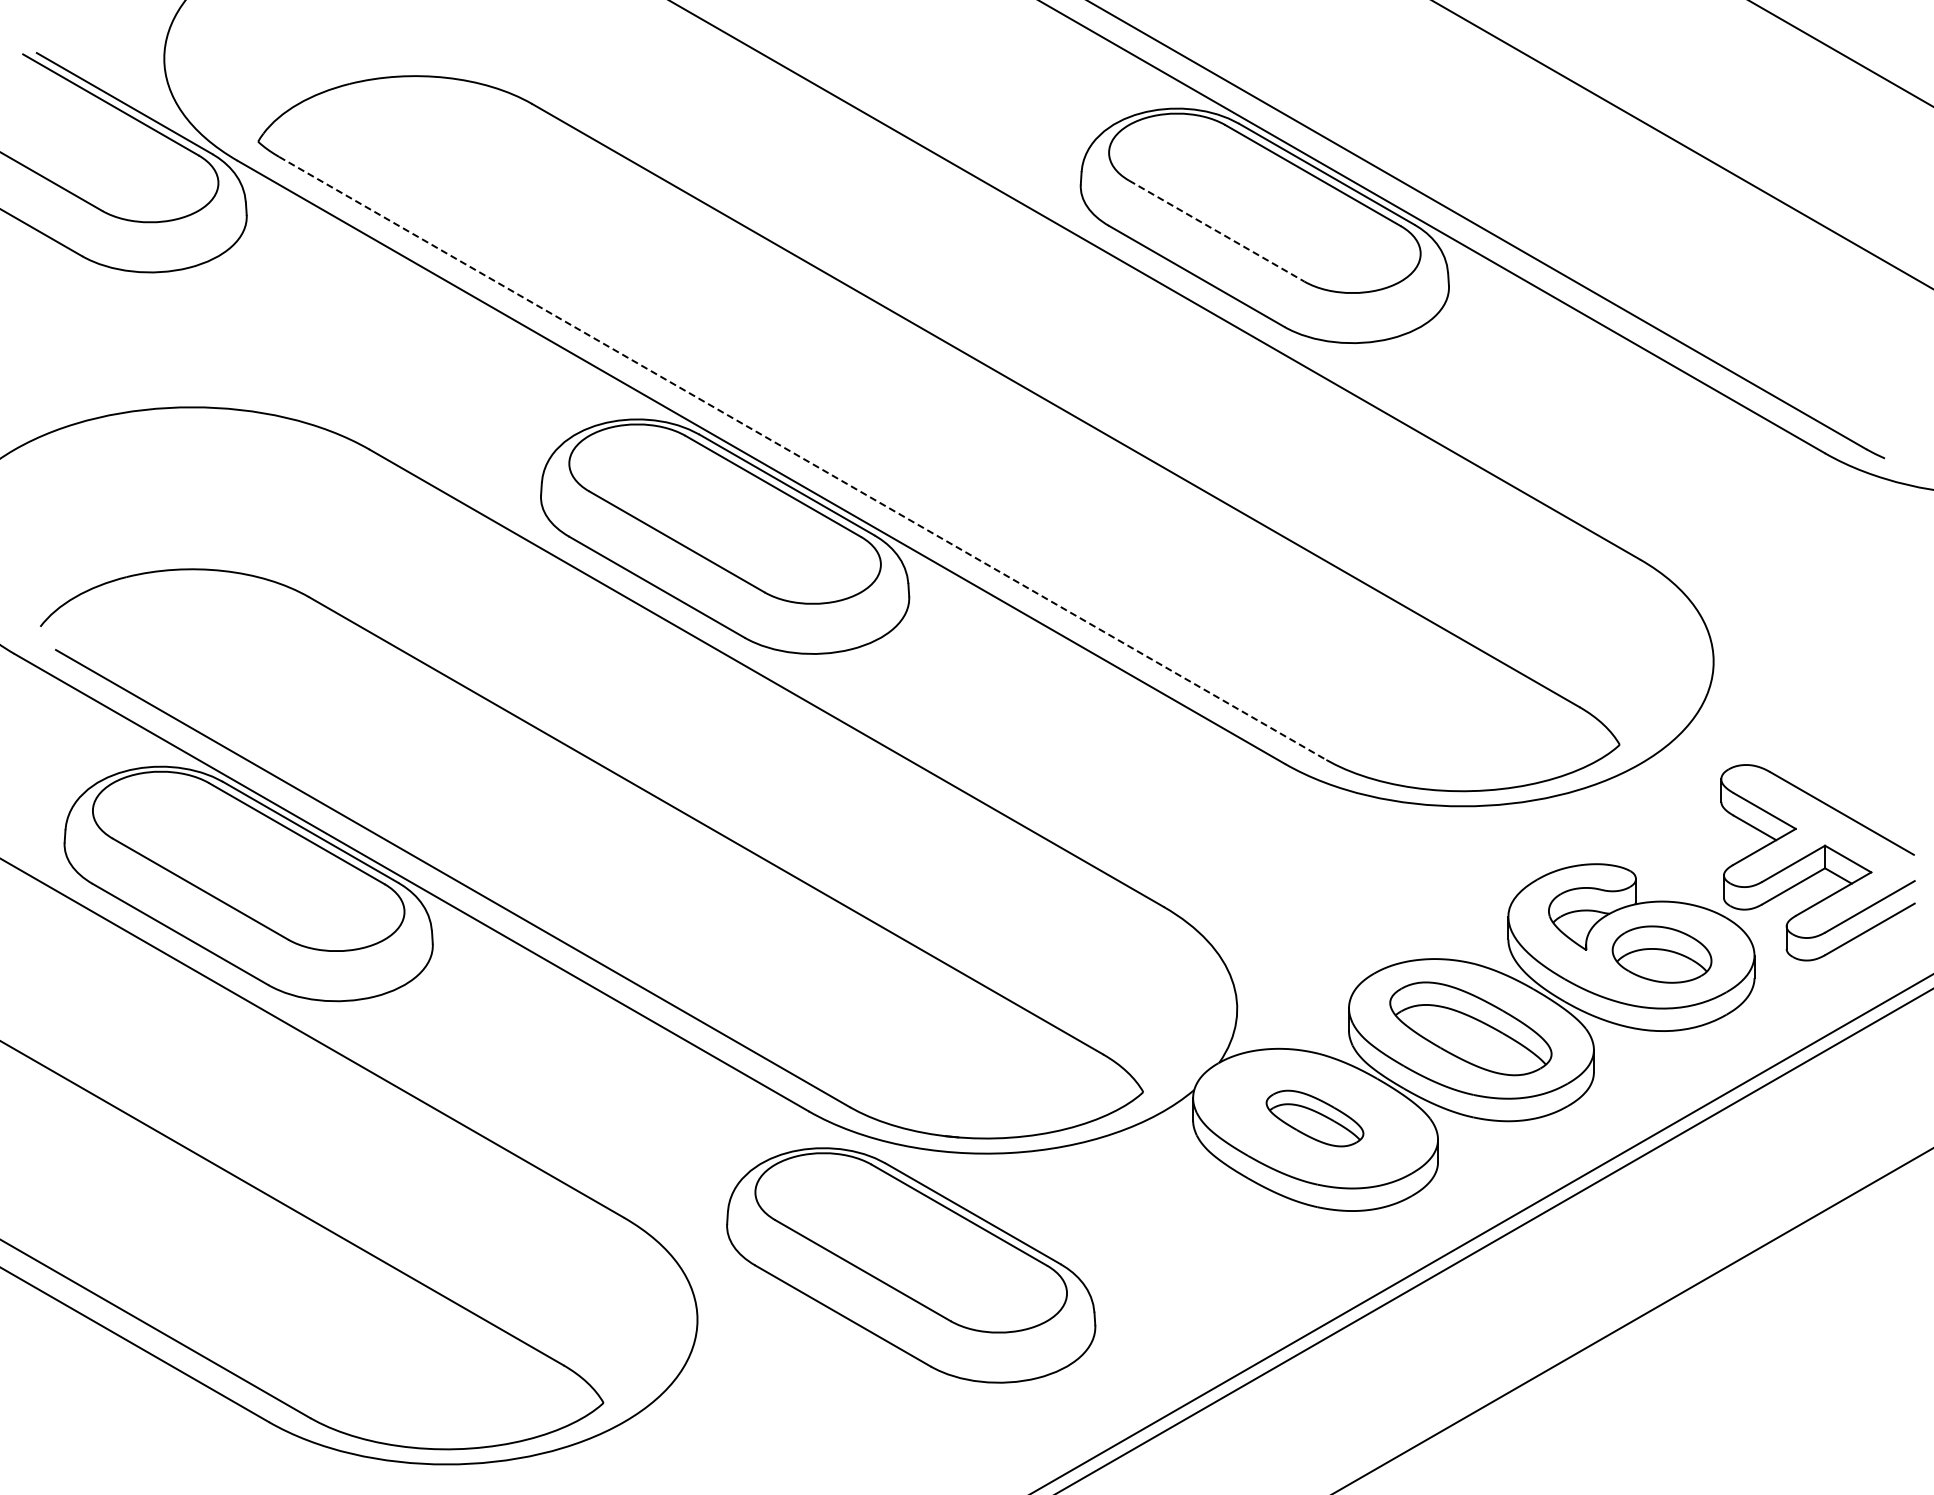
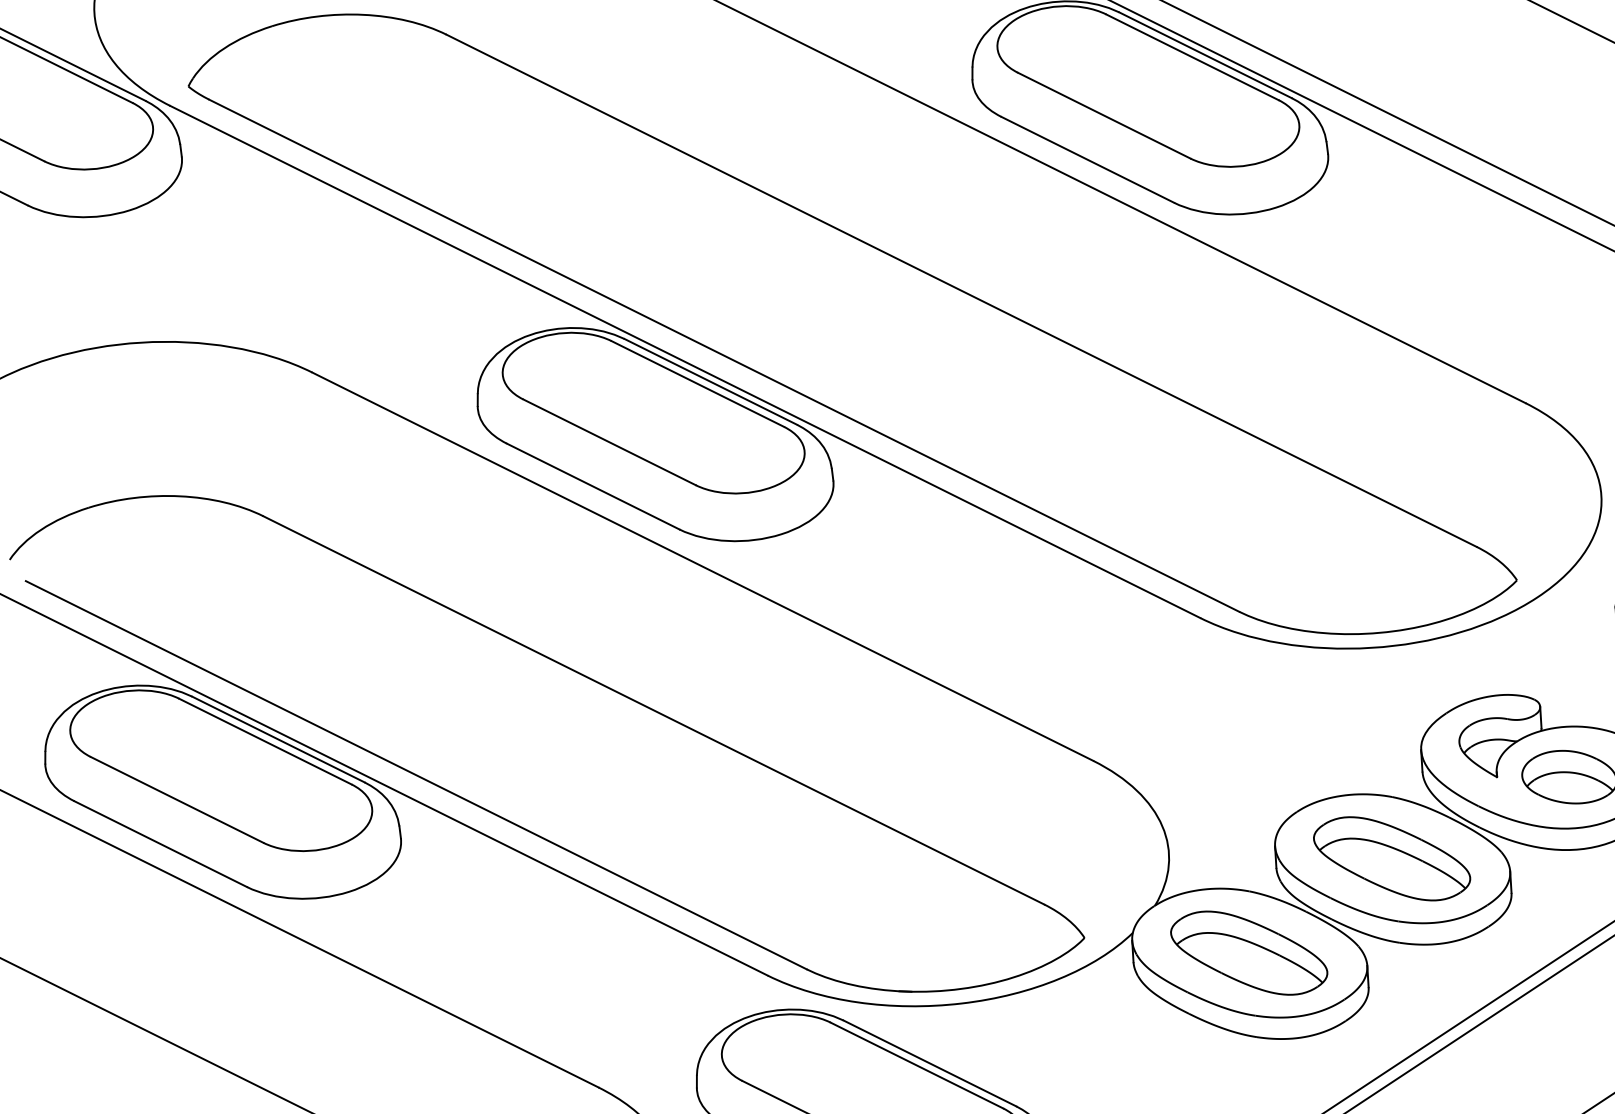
line: (1217, 231) -> (1105, 116), dashed -> solid
line: (803, 458) -> (724, 355), dashed -> solid
part: (1314, 1118) -> (1248, 953), size x1.67

